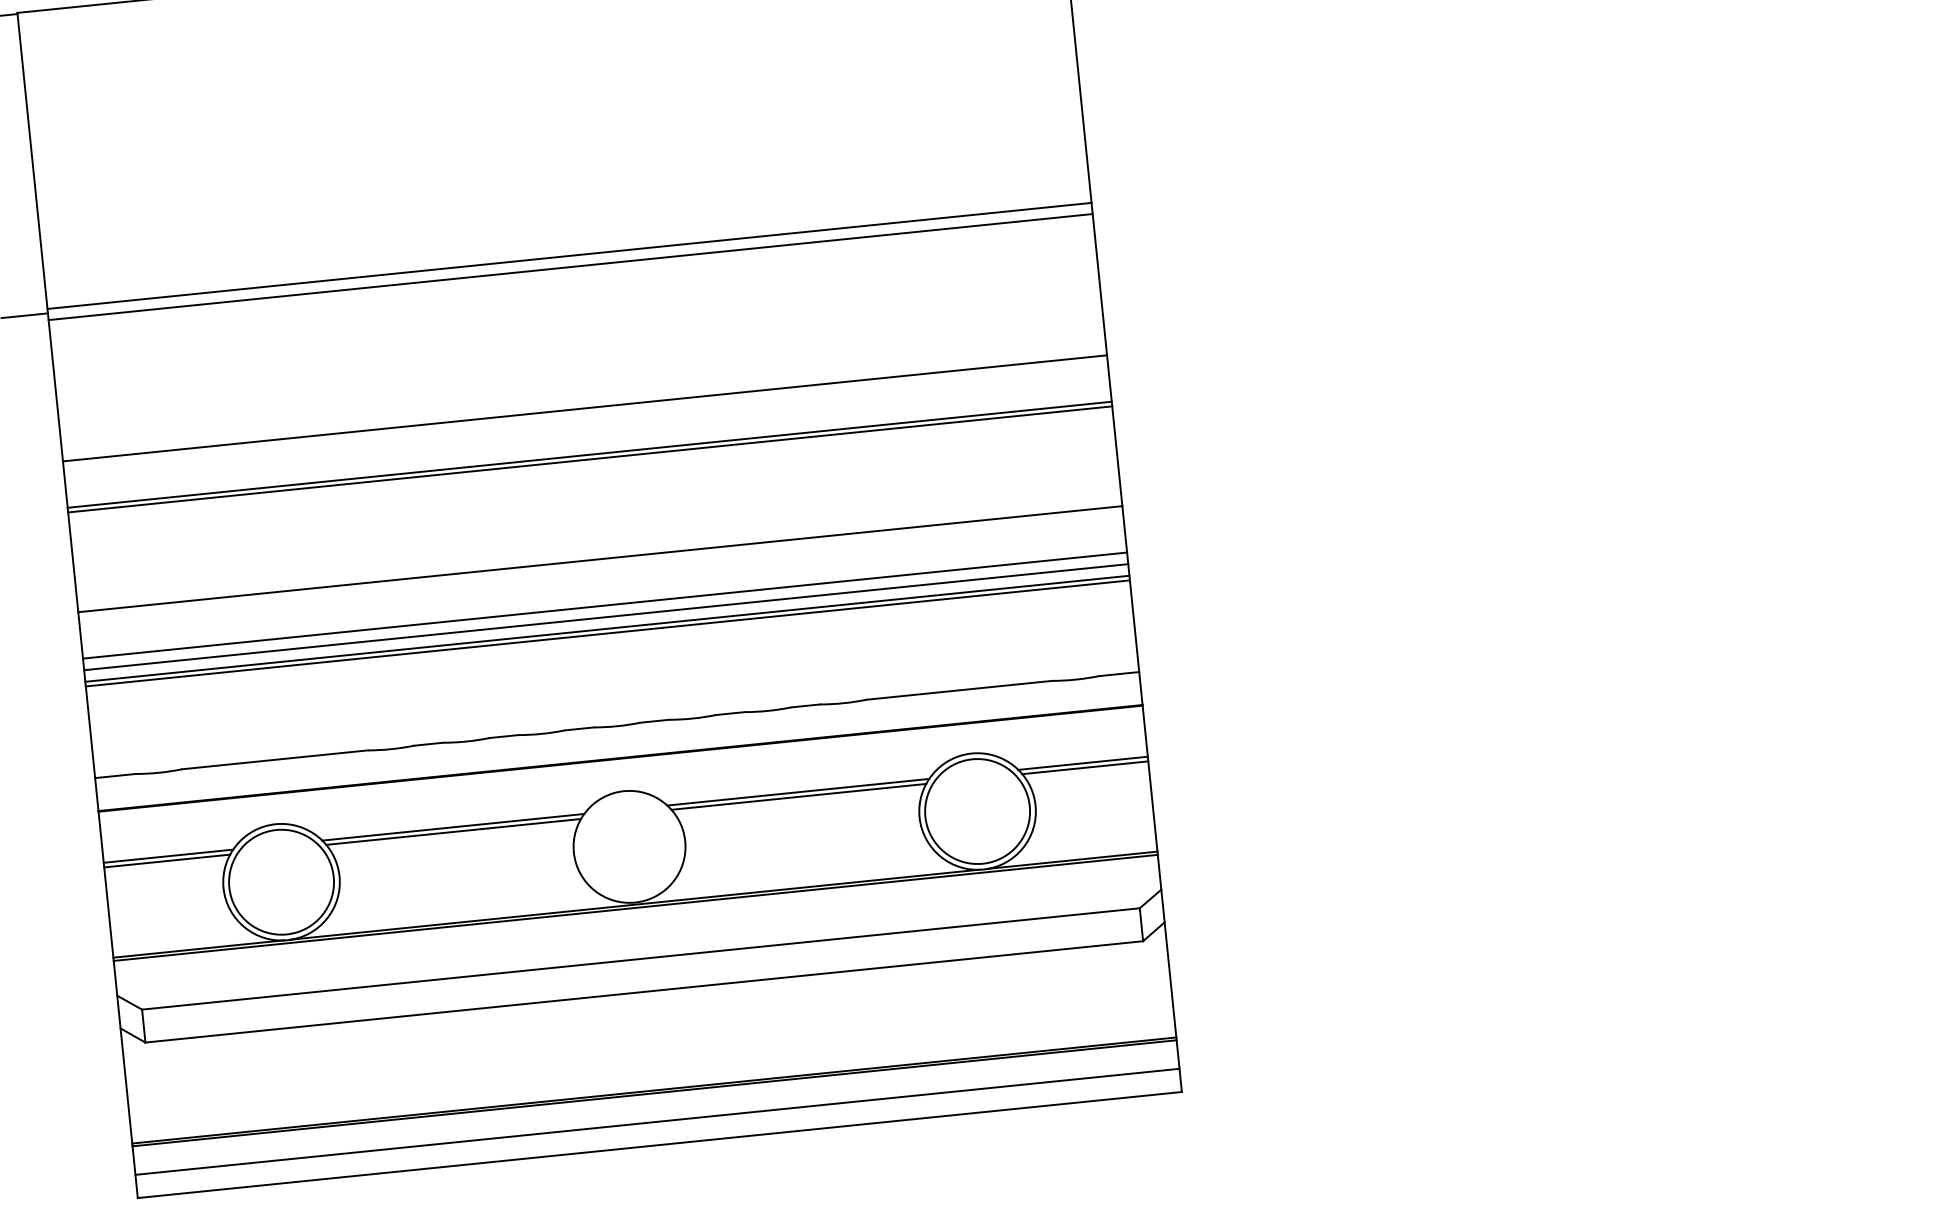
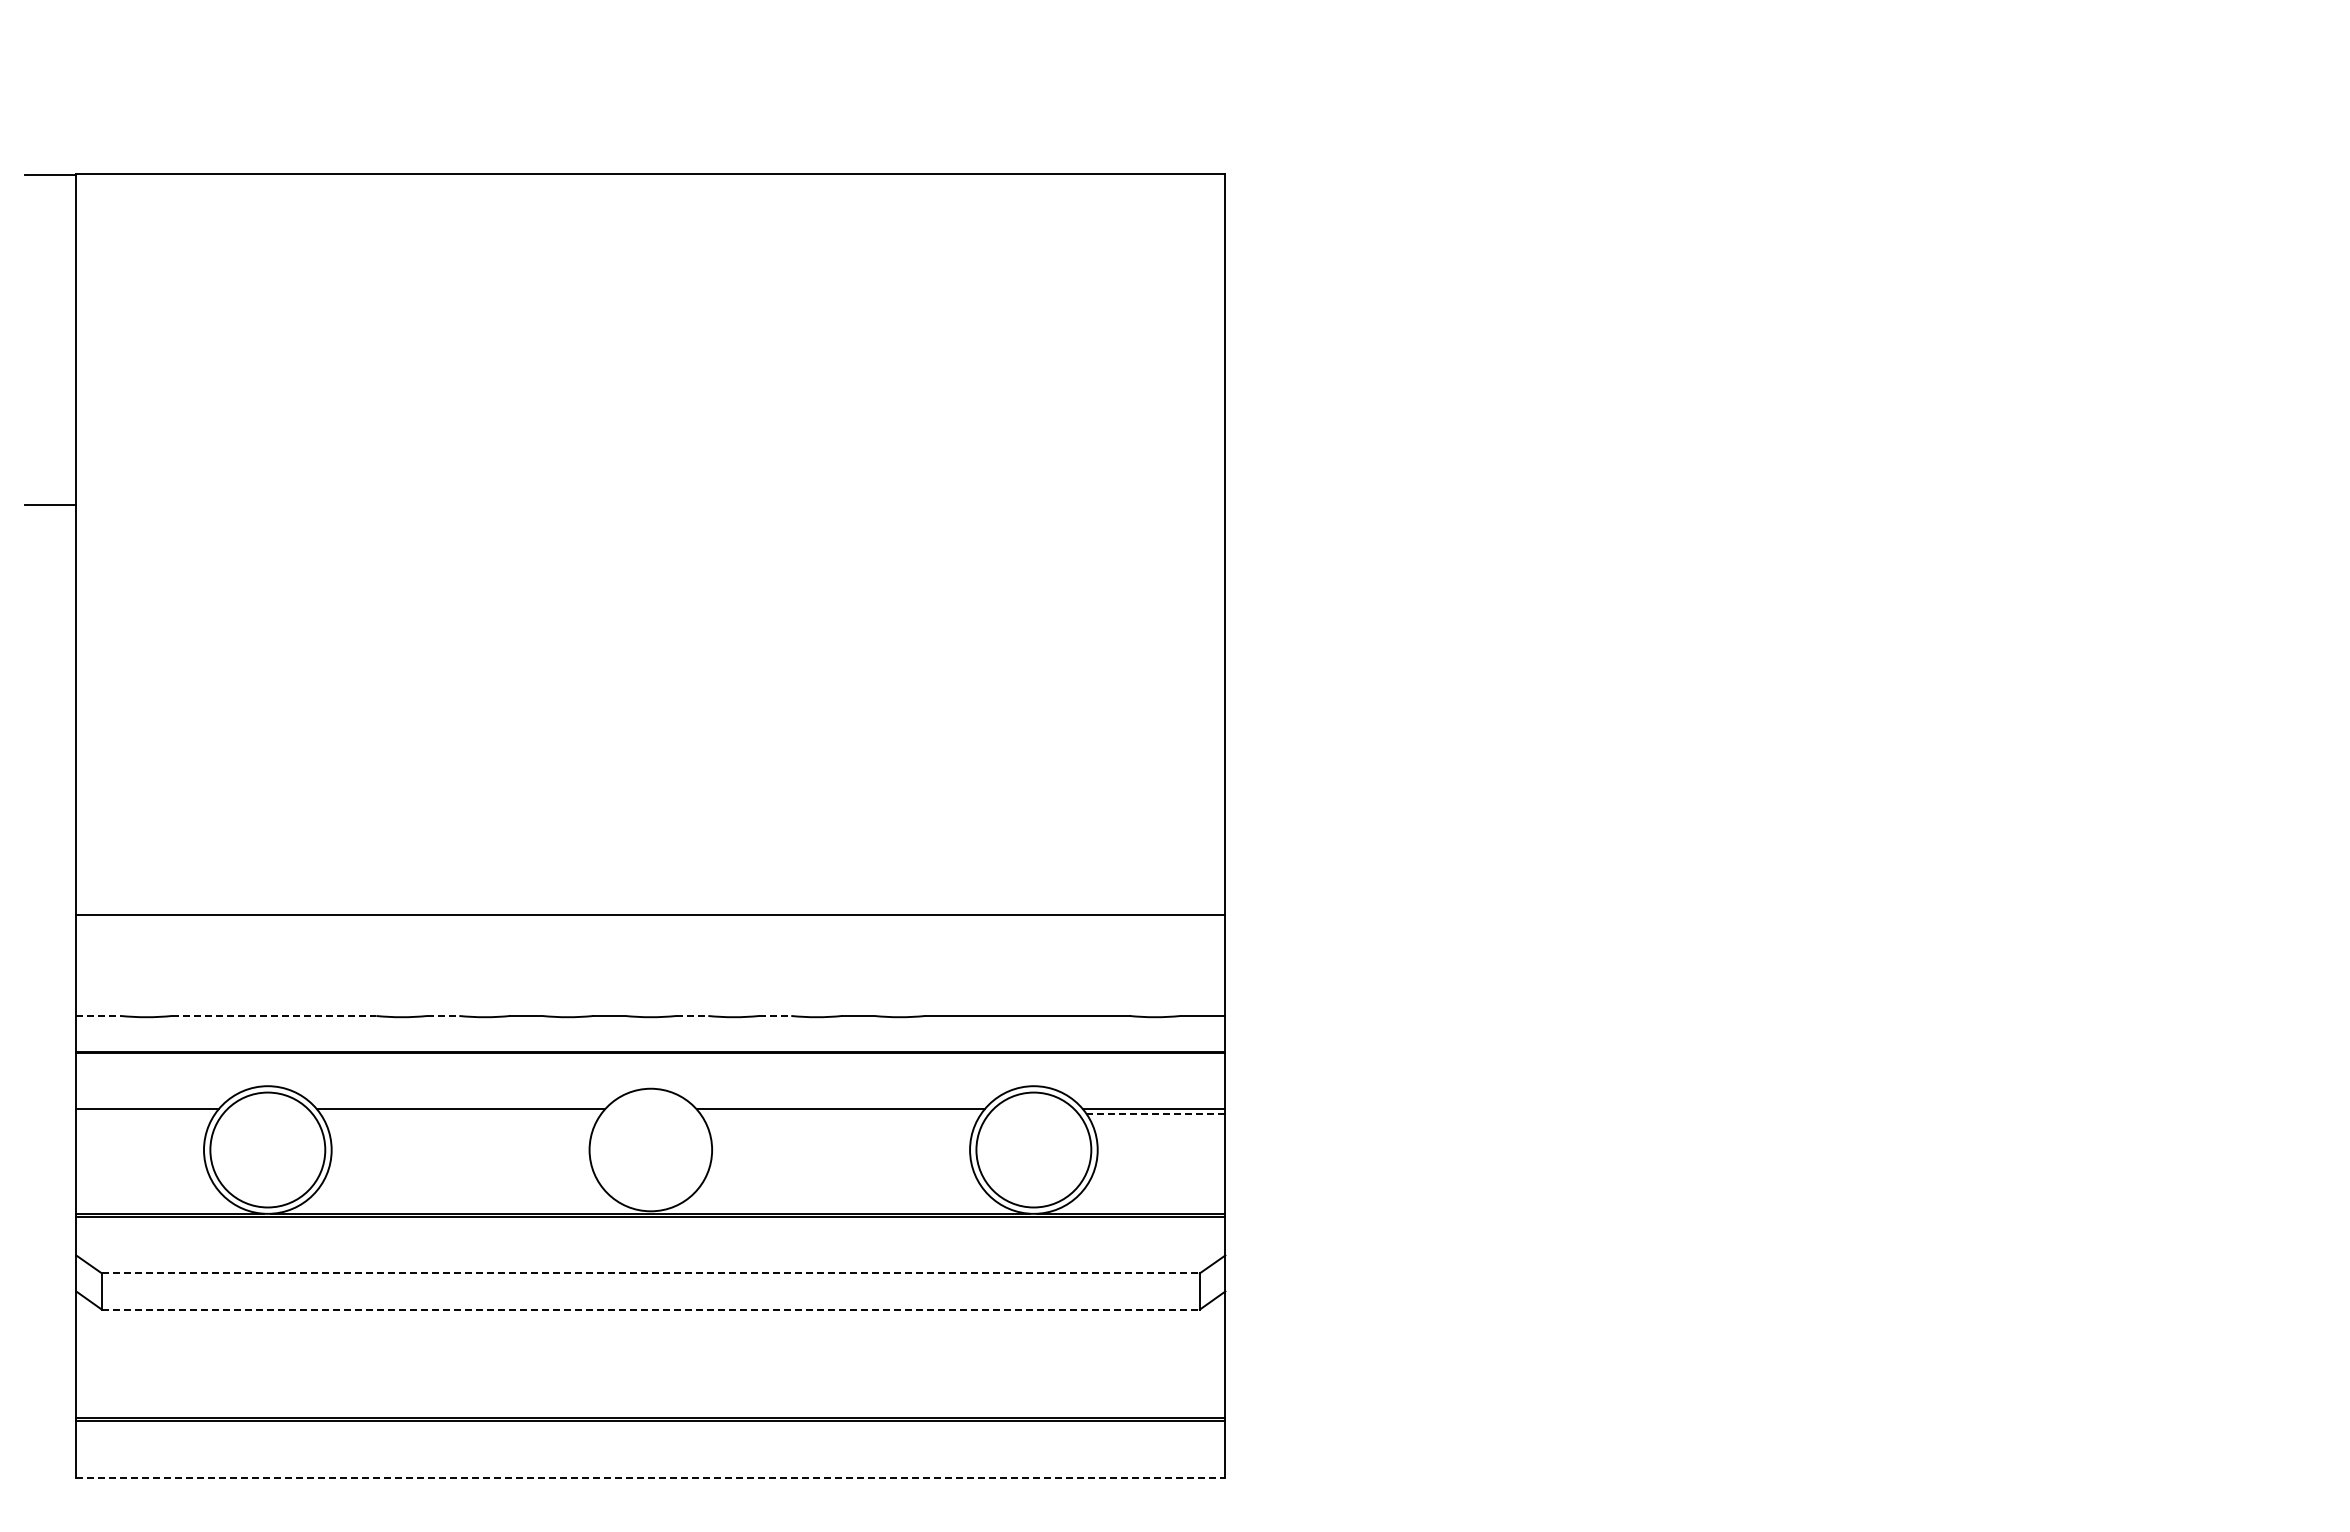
line: (569, 255) -> (650, 499), removed
line: (570, 266) -> (650, 511), removed
line: (584, 408) -> (650, 667), removed
line: (589, 454) -> (650, 718), removed
line: (589, 459) -> (650, 723), removed
line: (600, 559) -> (650, 833), removed
line: (604, 605) -> (650, 884), removed
line: (605, 617) -> (650, 897), removed
line: (607, 629) -> (650, 910), removed
line: (730, 713) -> (775, 1015), solid -> dashed
line: (654, 720) -> (692, 1015), solid -> dashed
line: (428, 743) -> (443, 1015), solid -> dashed
line: (275, 759) -> (274, 1015), solid -> dashed
line: (1085, 767) -> (1156, 1114), solid -> dashed
line: (116, 775) -> (99, 1015), solid -> dashed
line: (798, 797) -> (840, 1114), removed
line: (453, 832) -> (460, 1114), removed
line: (167, 861) -> (145, 1114), removed
line: (640, 959) -> (650, 1273), solid -> dashed
line: (643, 991) -> (650, 1309), solid -> dashed
line: (657, 1121) -> (650, 1452), removed
line: (659, 1145) -> (650, 1478), solid -> dashed

